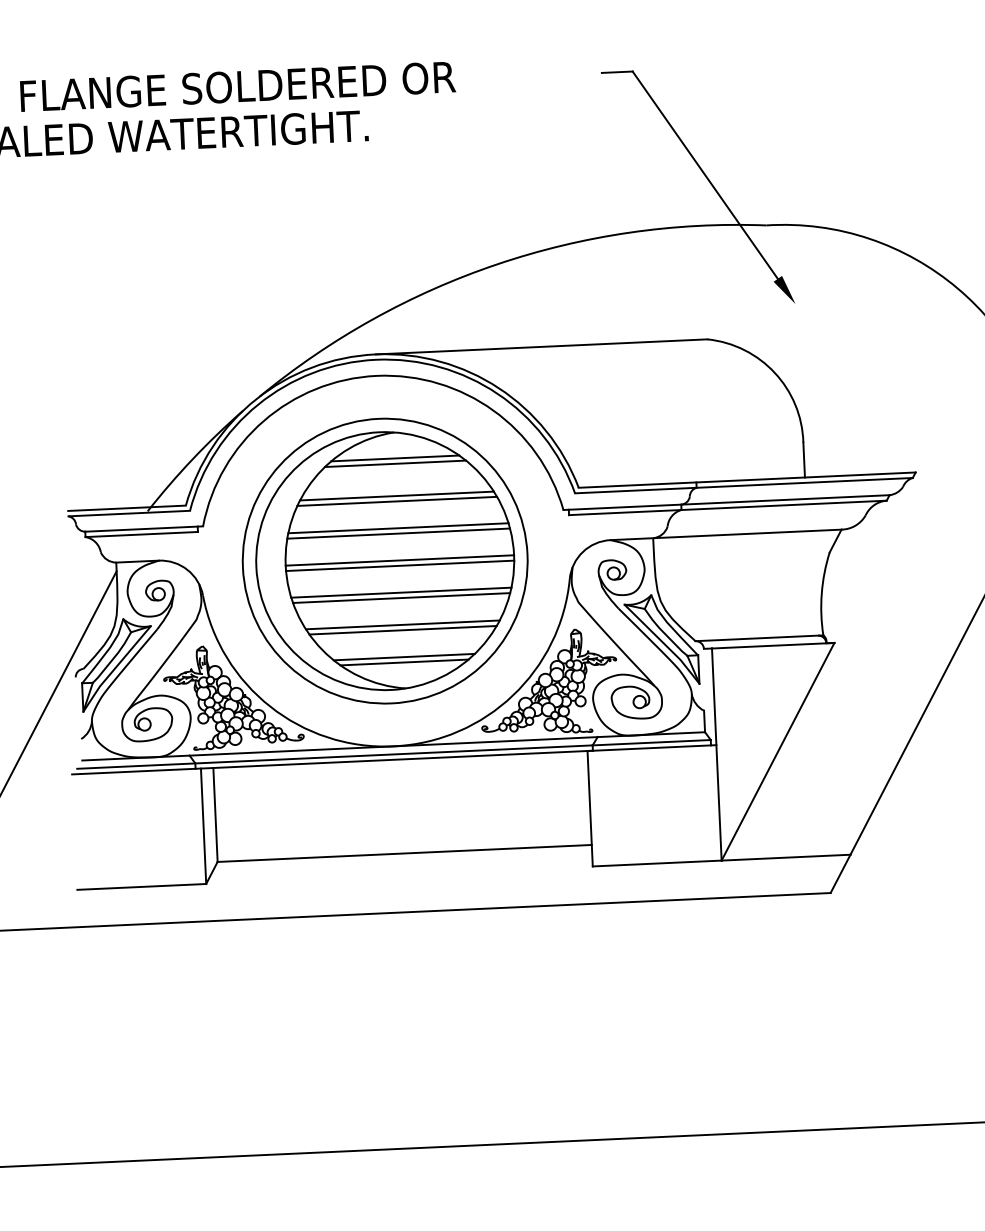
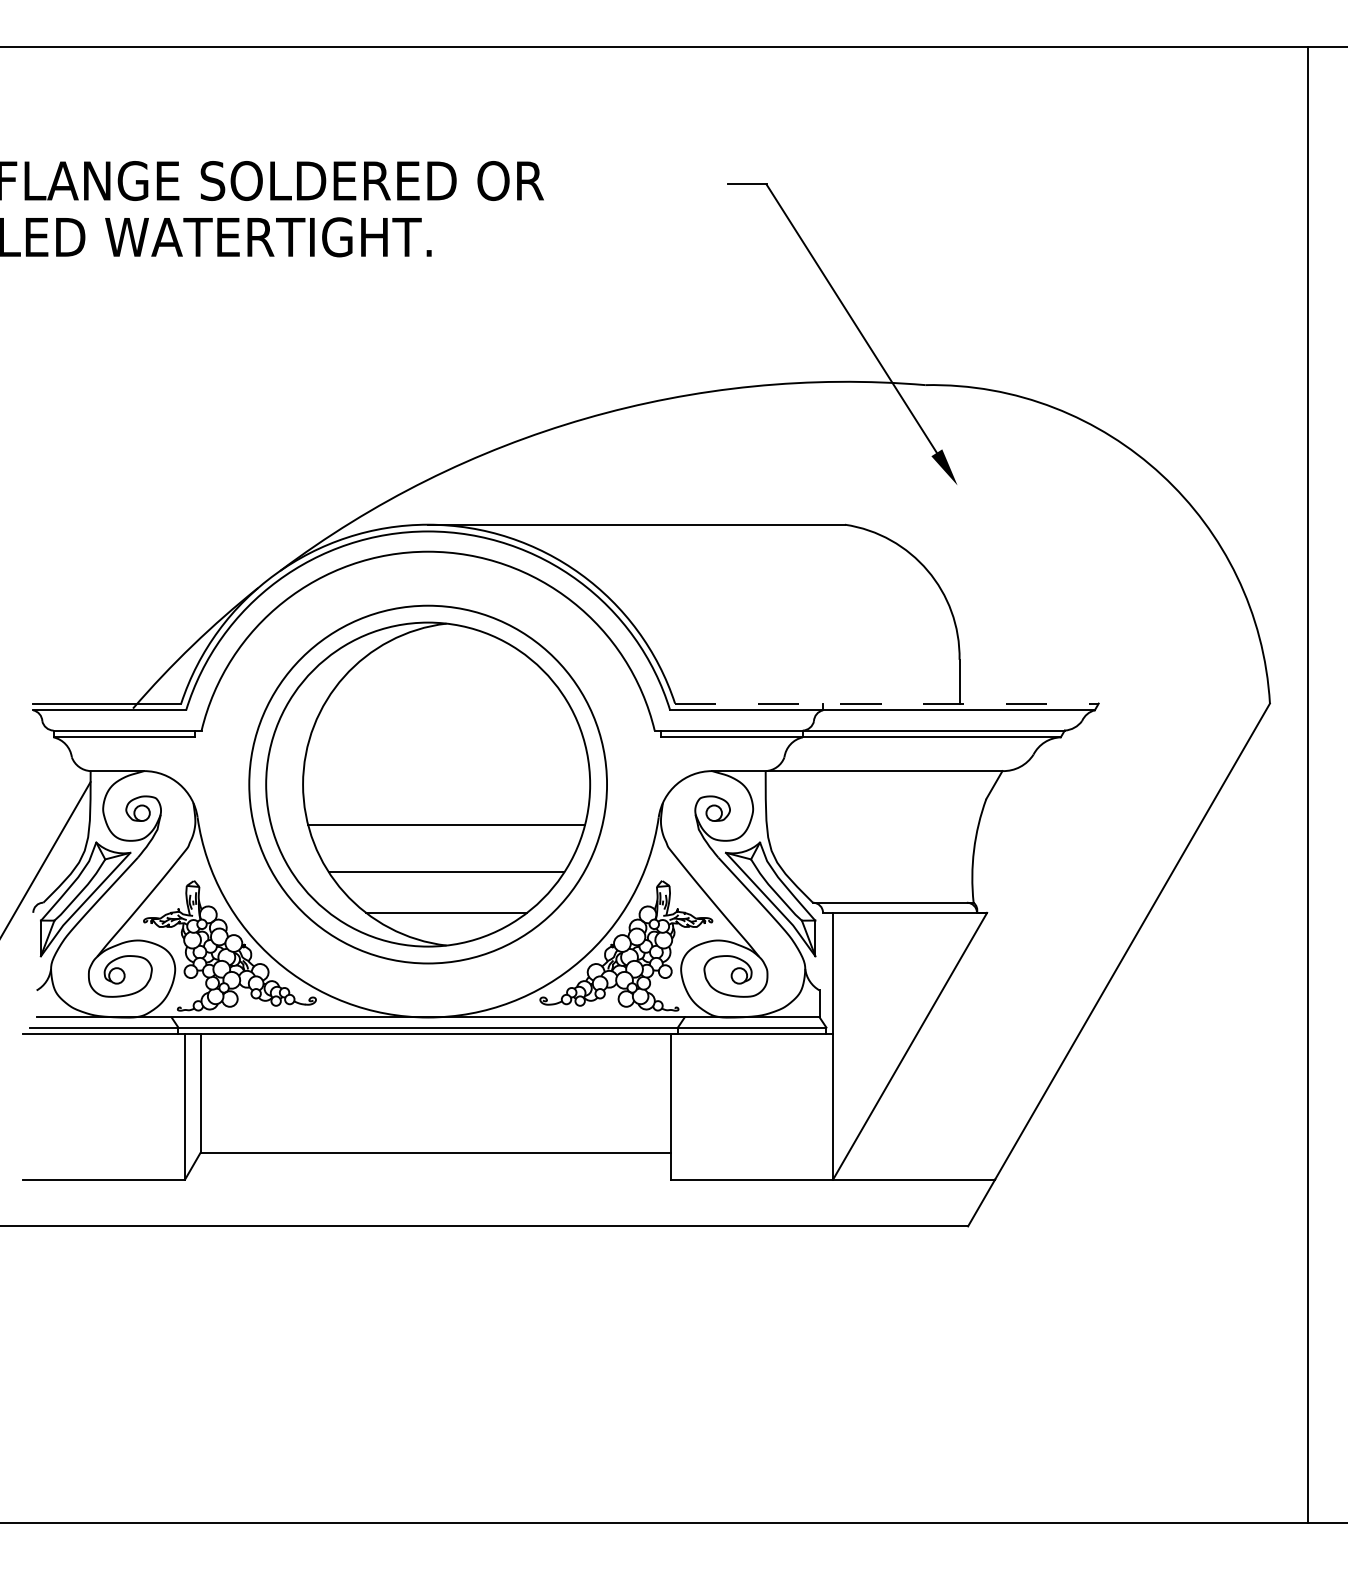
line: (395, 458) -> (446, 656), removed
line: (395, 464) -> (446, 663), removed
line: (746, 480) -> (886, 703), solid -> dashed
line: (396, 495) -> (446, 703), removed
line: (397, 501) -> (446, 710), removed
line: (398, 528) -> (446, 744), removed
line: (398, 533) -> (446, 750), removed
line: (399, 560) -> (446, 784), removed
line: (400, 565) -> (446, 791), removed
line: (401, 597) -> (446, 831), removed
line: (402, 624) -> (446, 865), removed
line: (404, 657) -> (446, 906), removed

